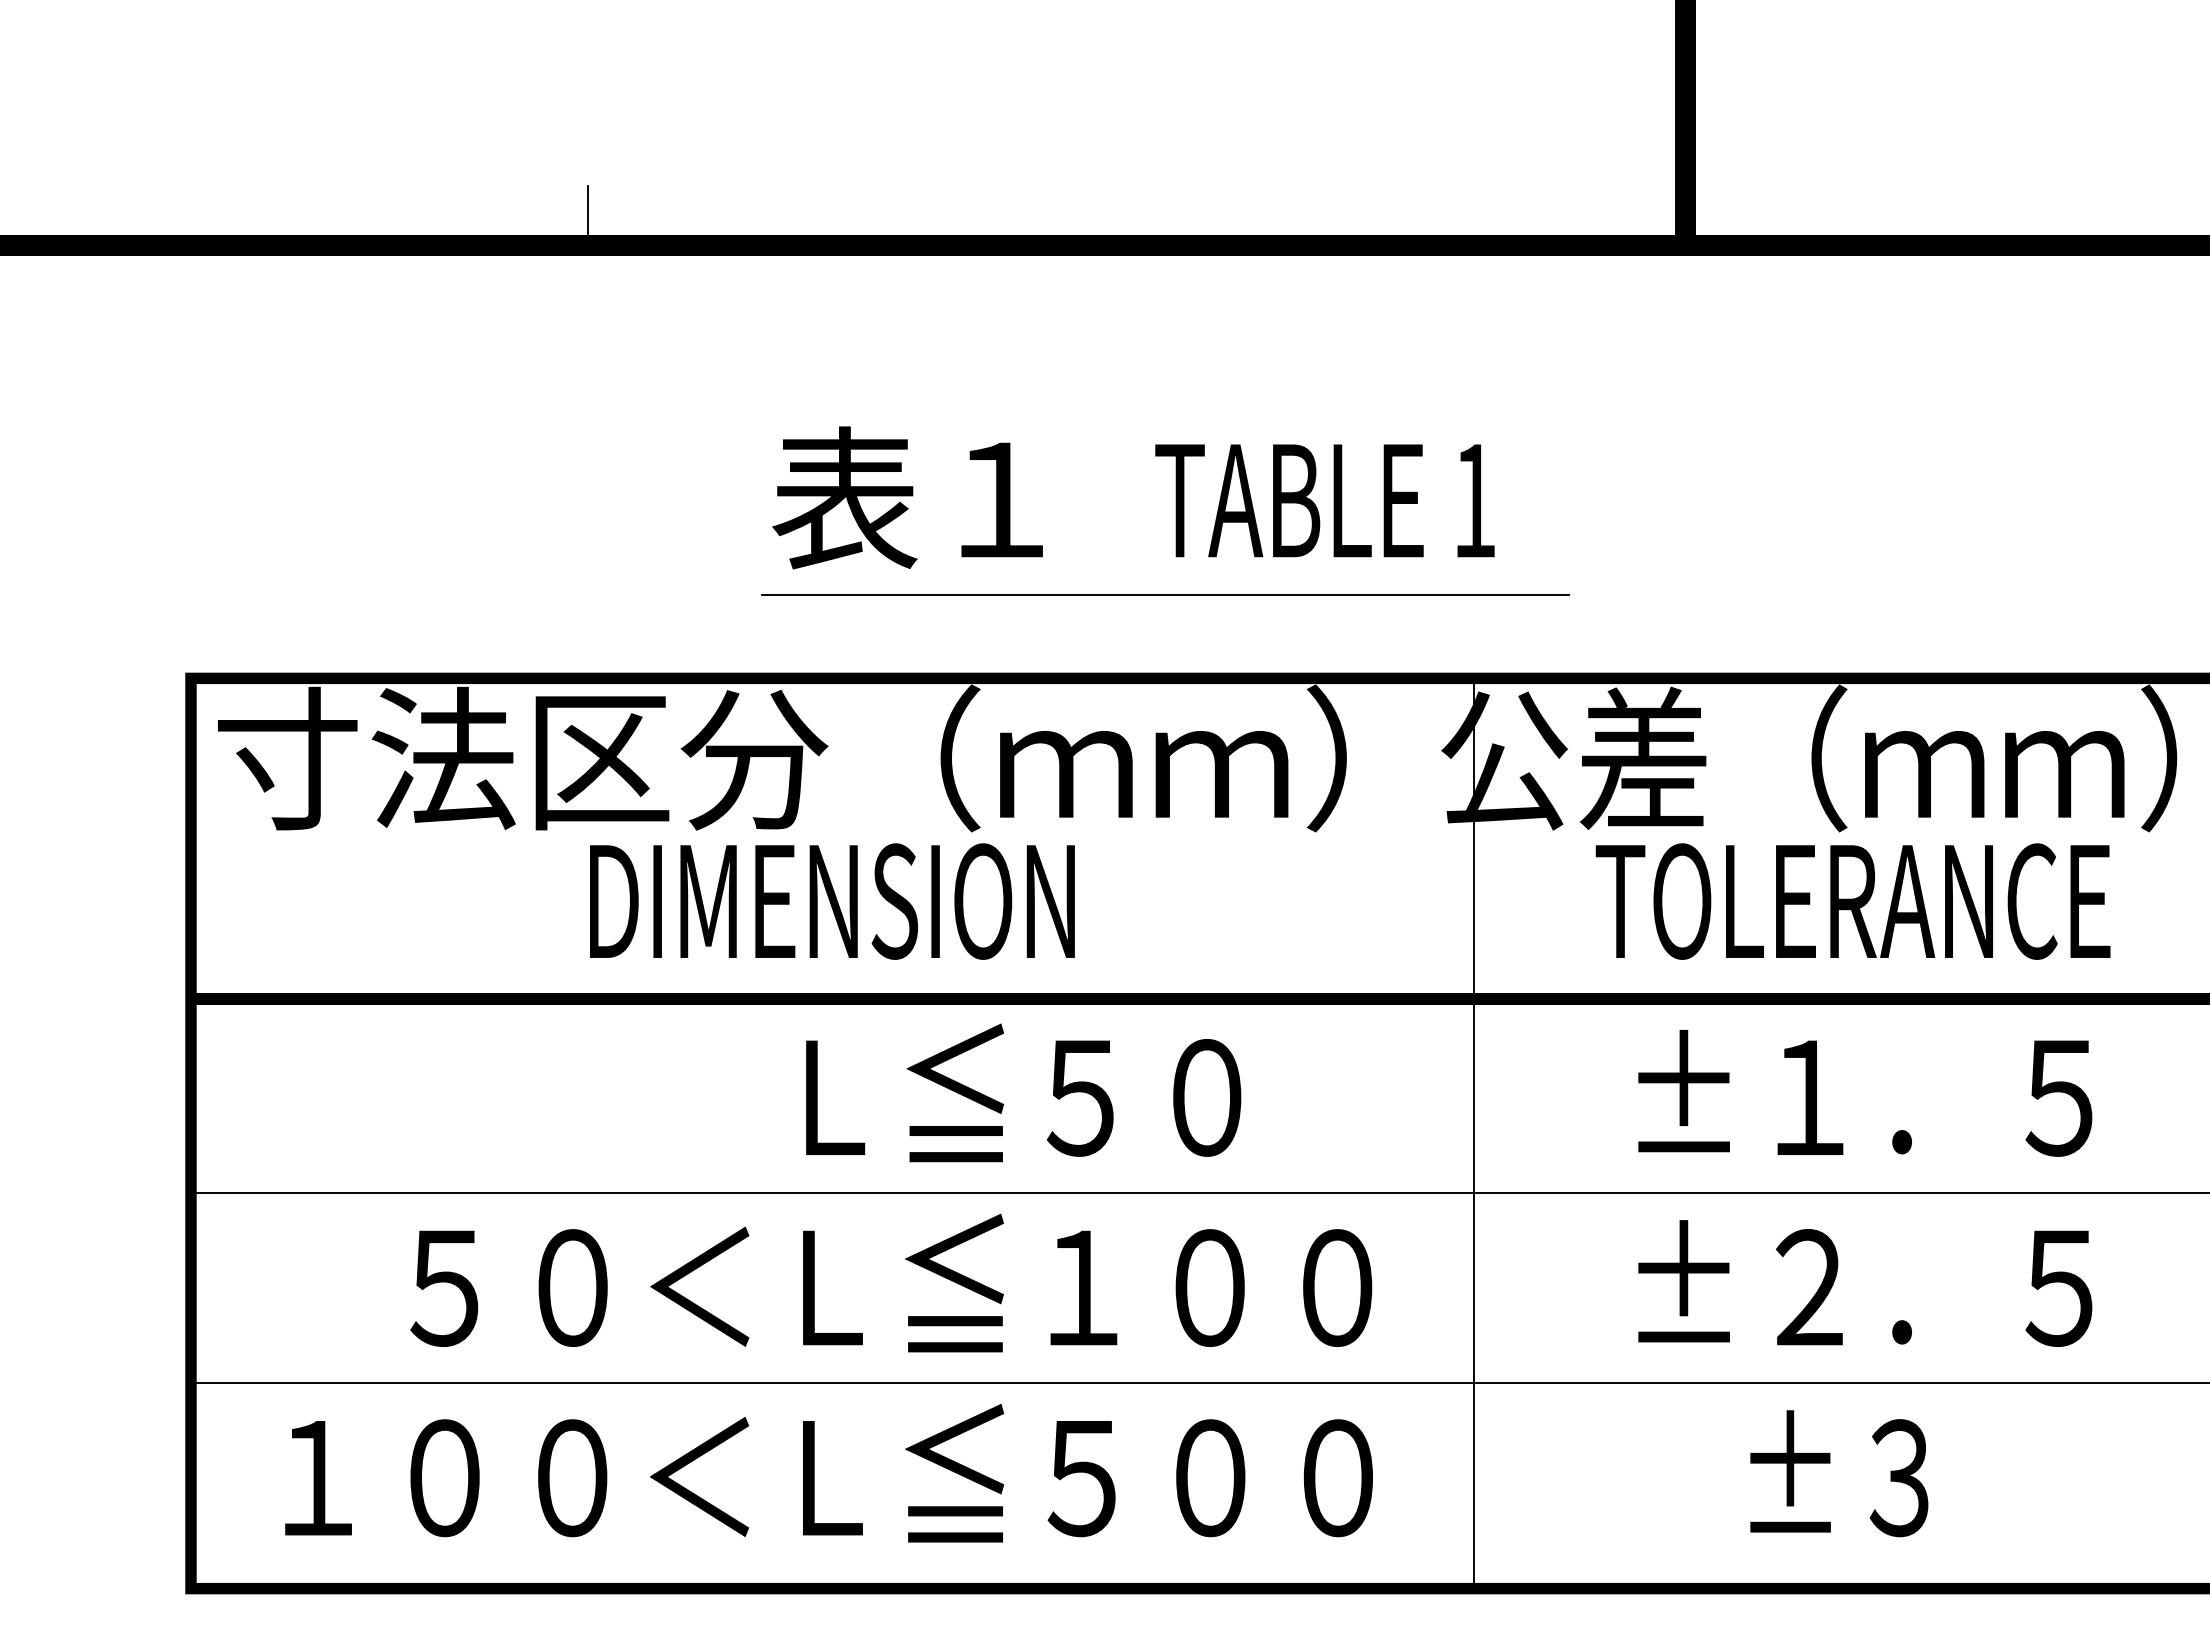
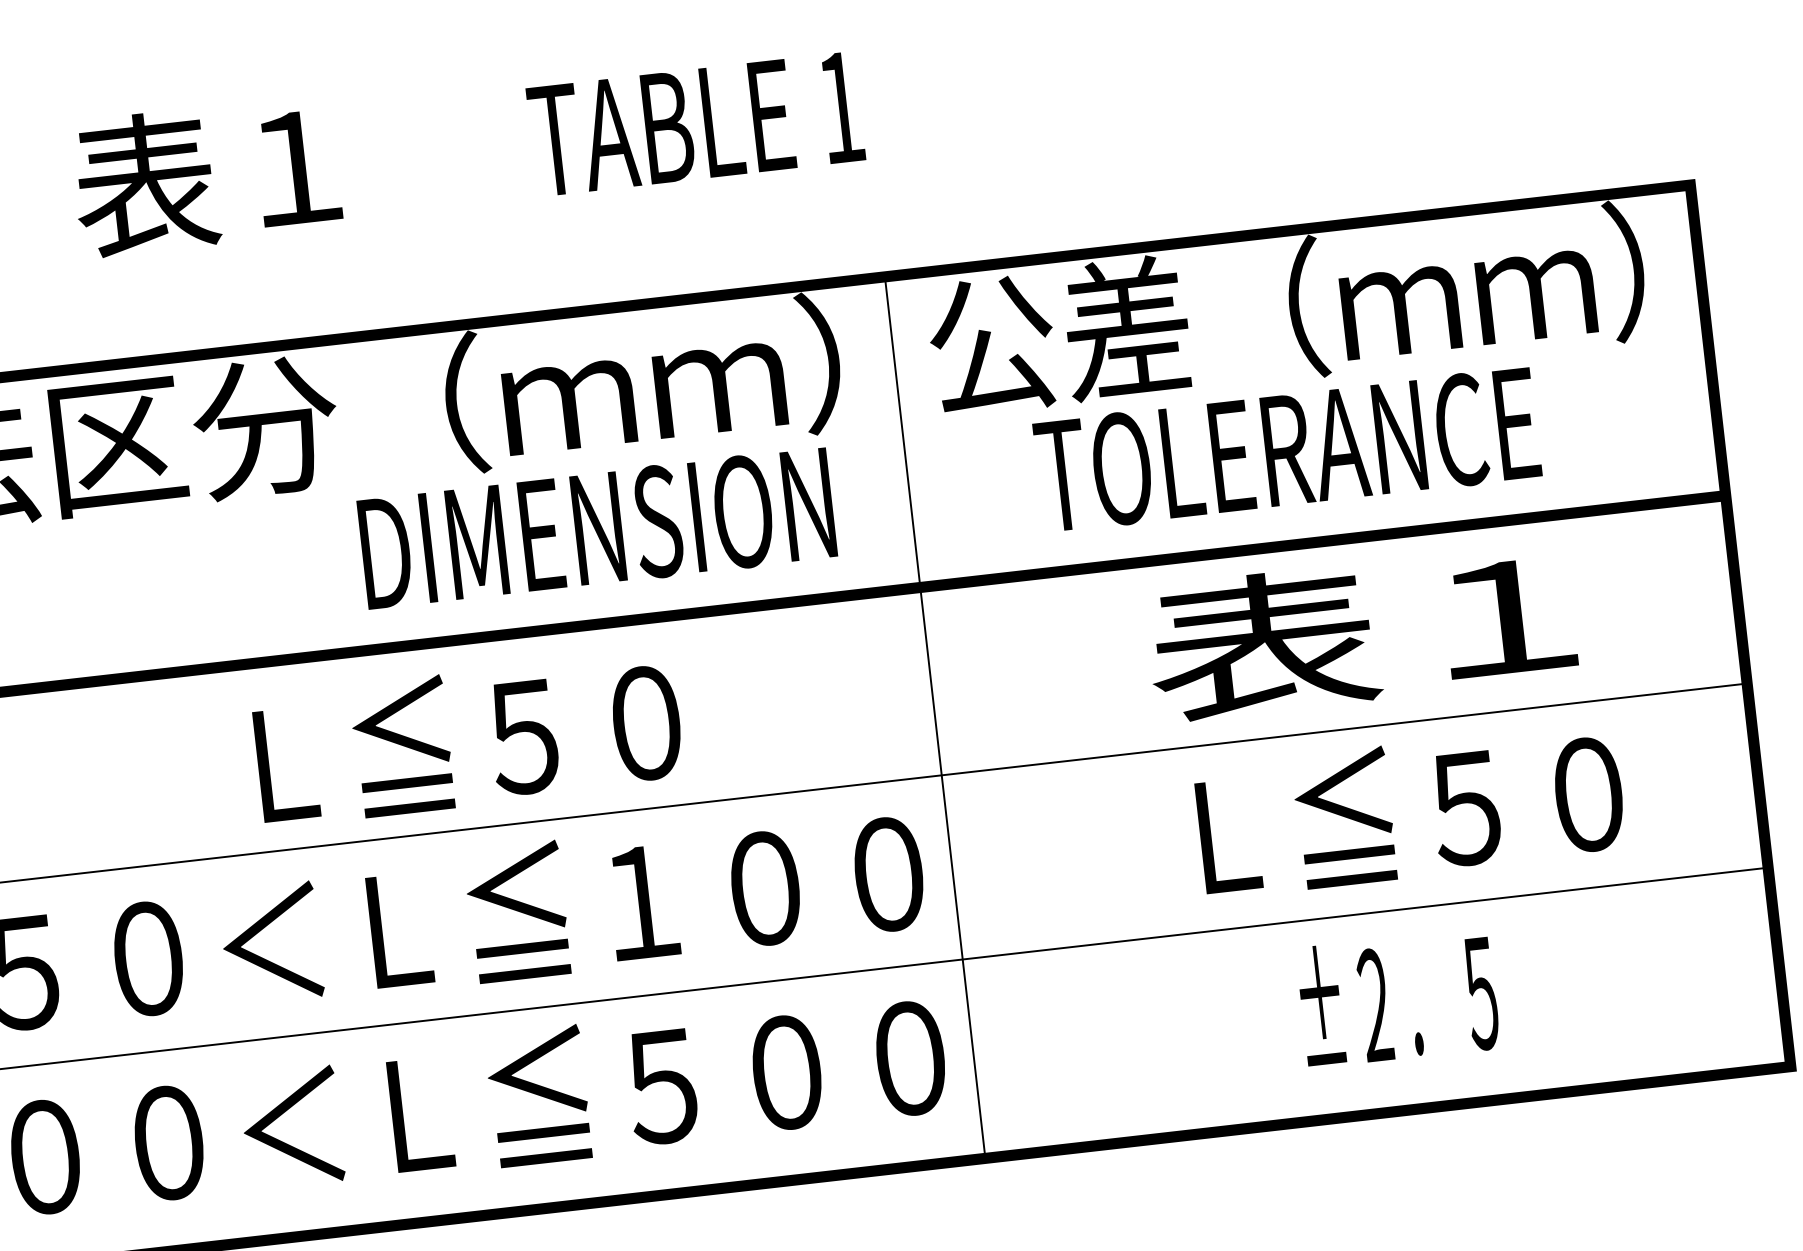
text: (907, 497) -> (205, 175), moved
text: (1324, 500) -> (695, 123), moved
line: (1164, 595) -> (644, 222), removed
text: (832, 901) -> (597, 528), moved
text: (1852, 901) -> (1286, 449), moved
text: (1023, 1092) -> (468, 738), moved
text: (1860, 1095) -> (1374, 630), ±１．５ -> 表１
line: (1473, 1133) -> (934, 717), moved
text: (1866, 1282) -> (1400, 810), ±２．５ -> Ｌ≦５０
text: (1842, 1473) -> (1398, 998), ±３ -> ±２．５

